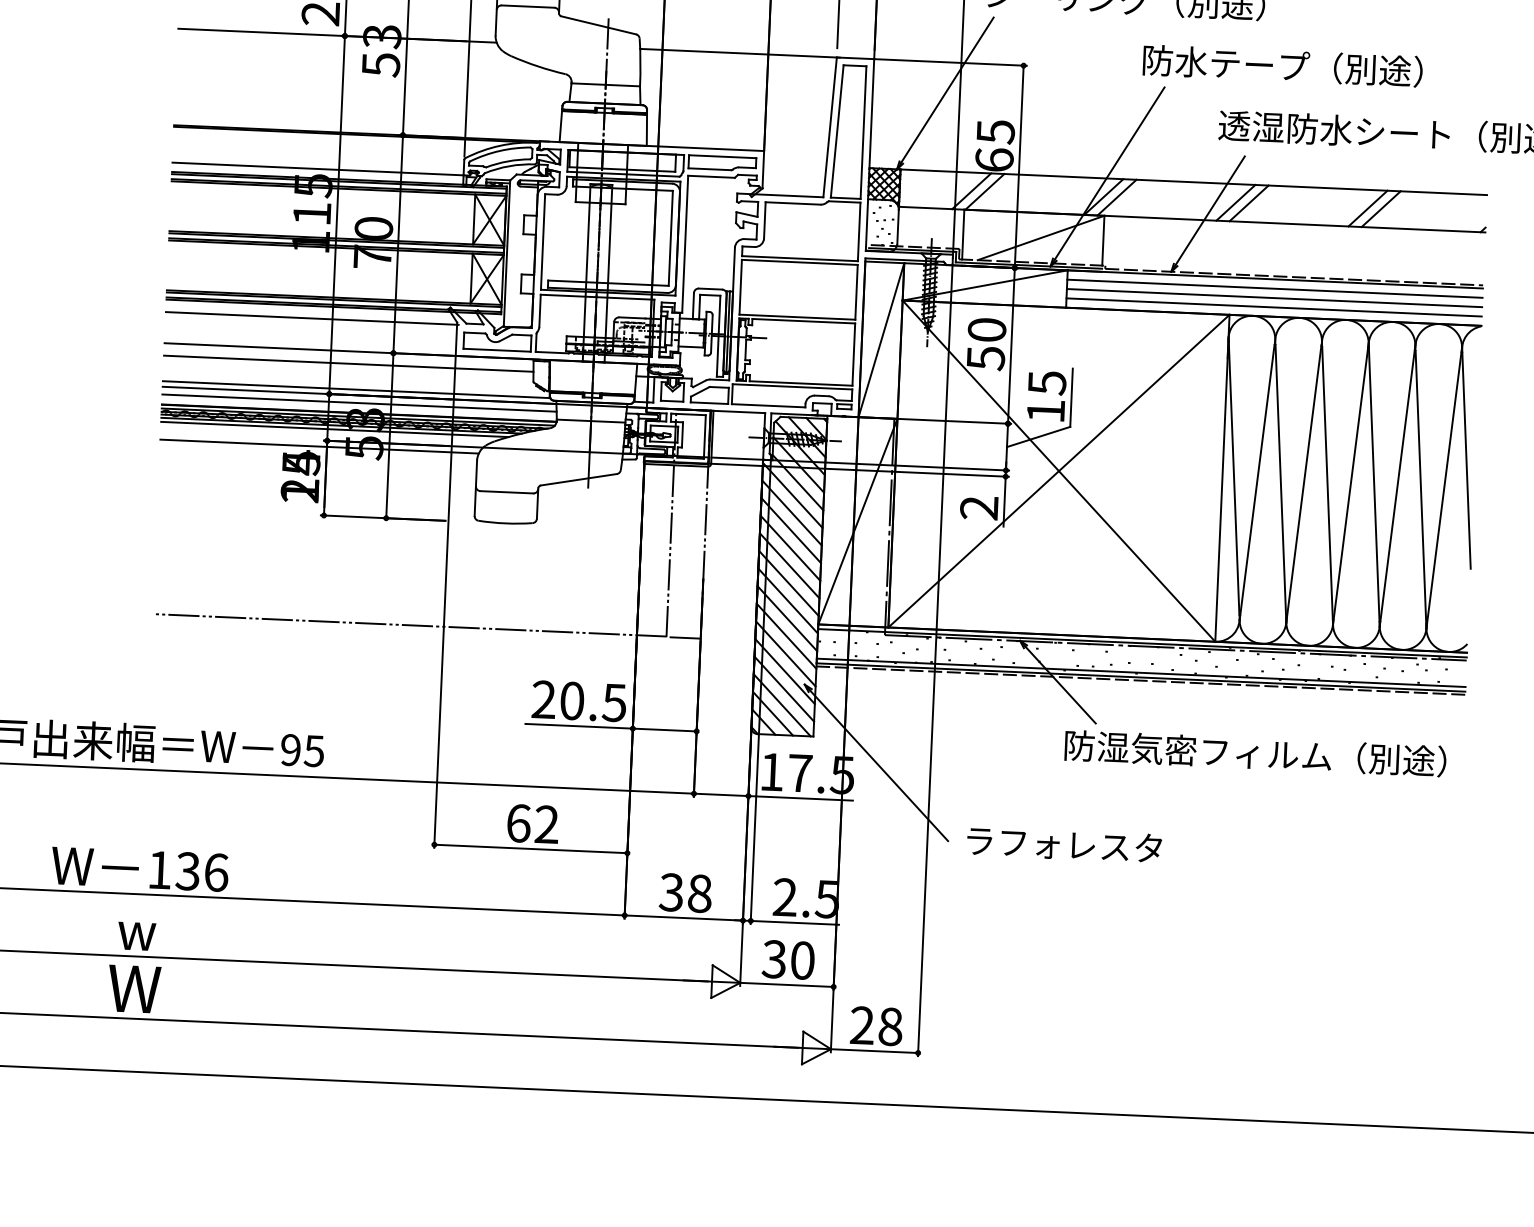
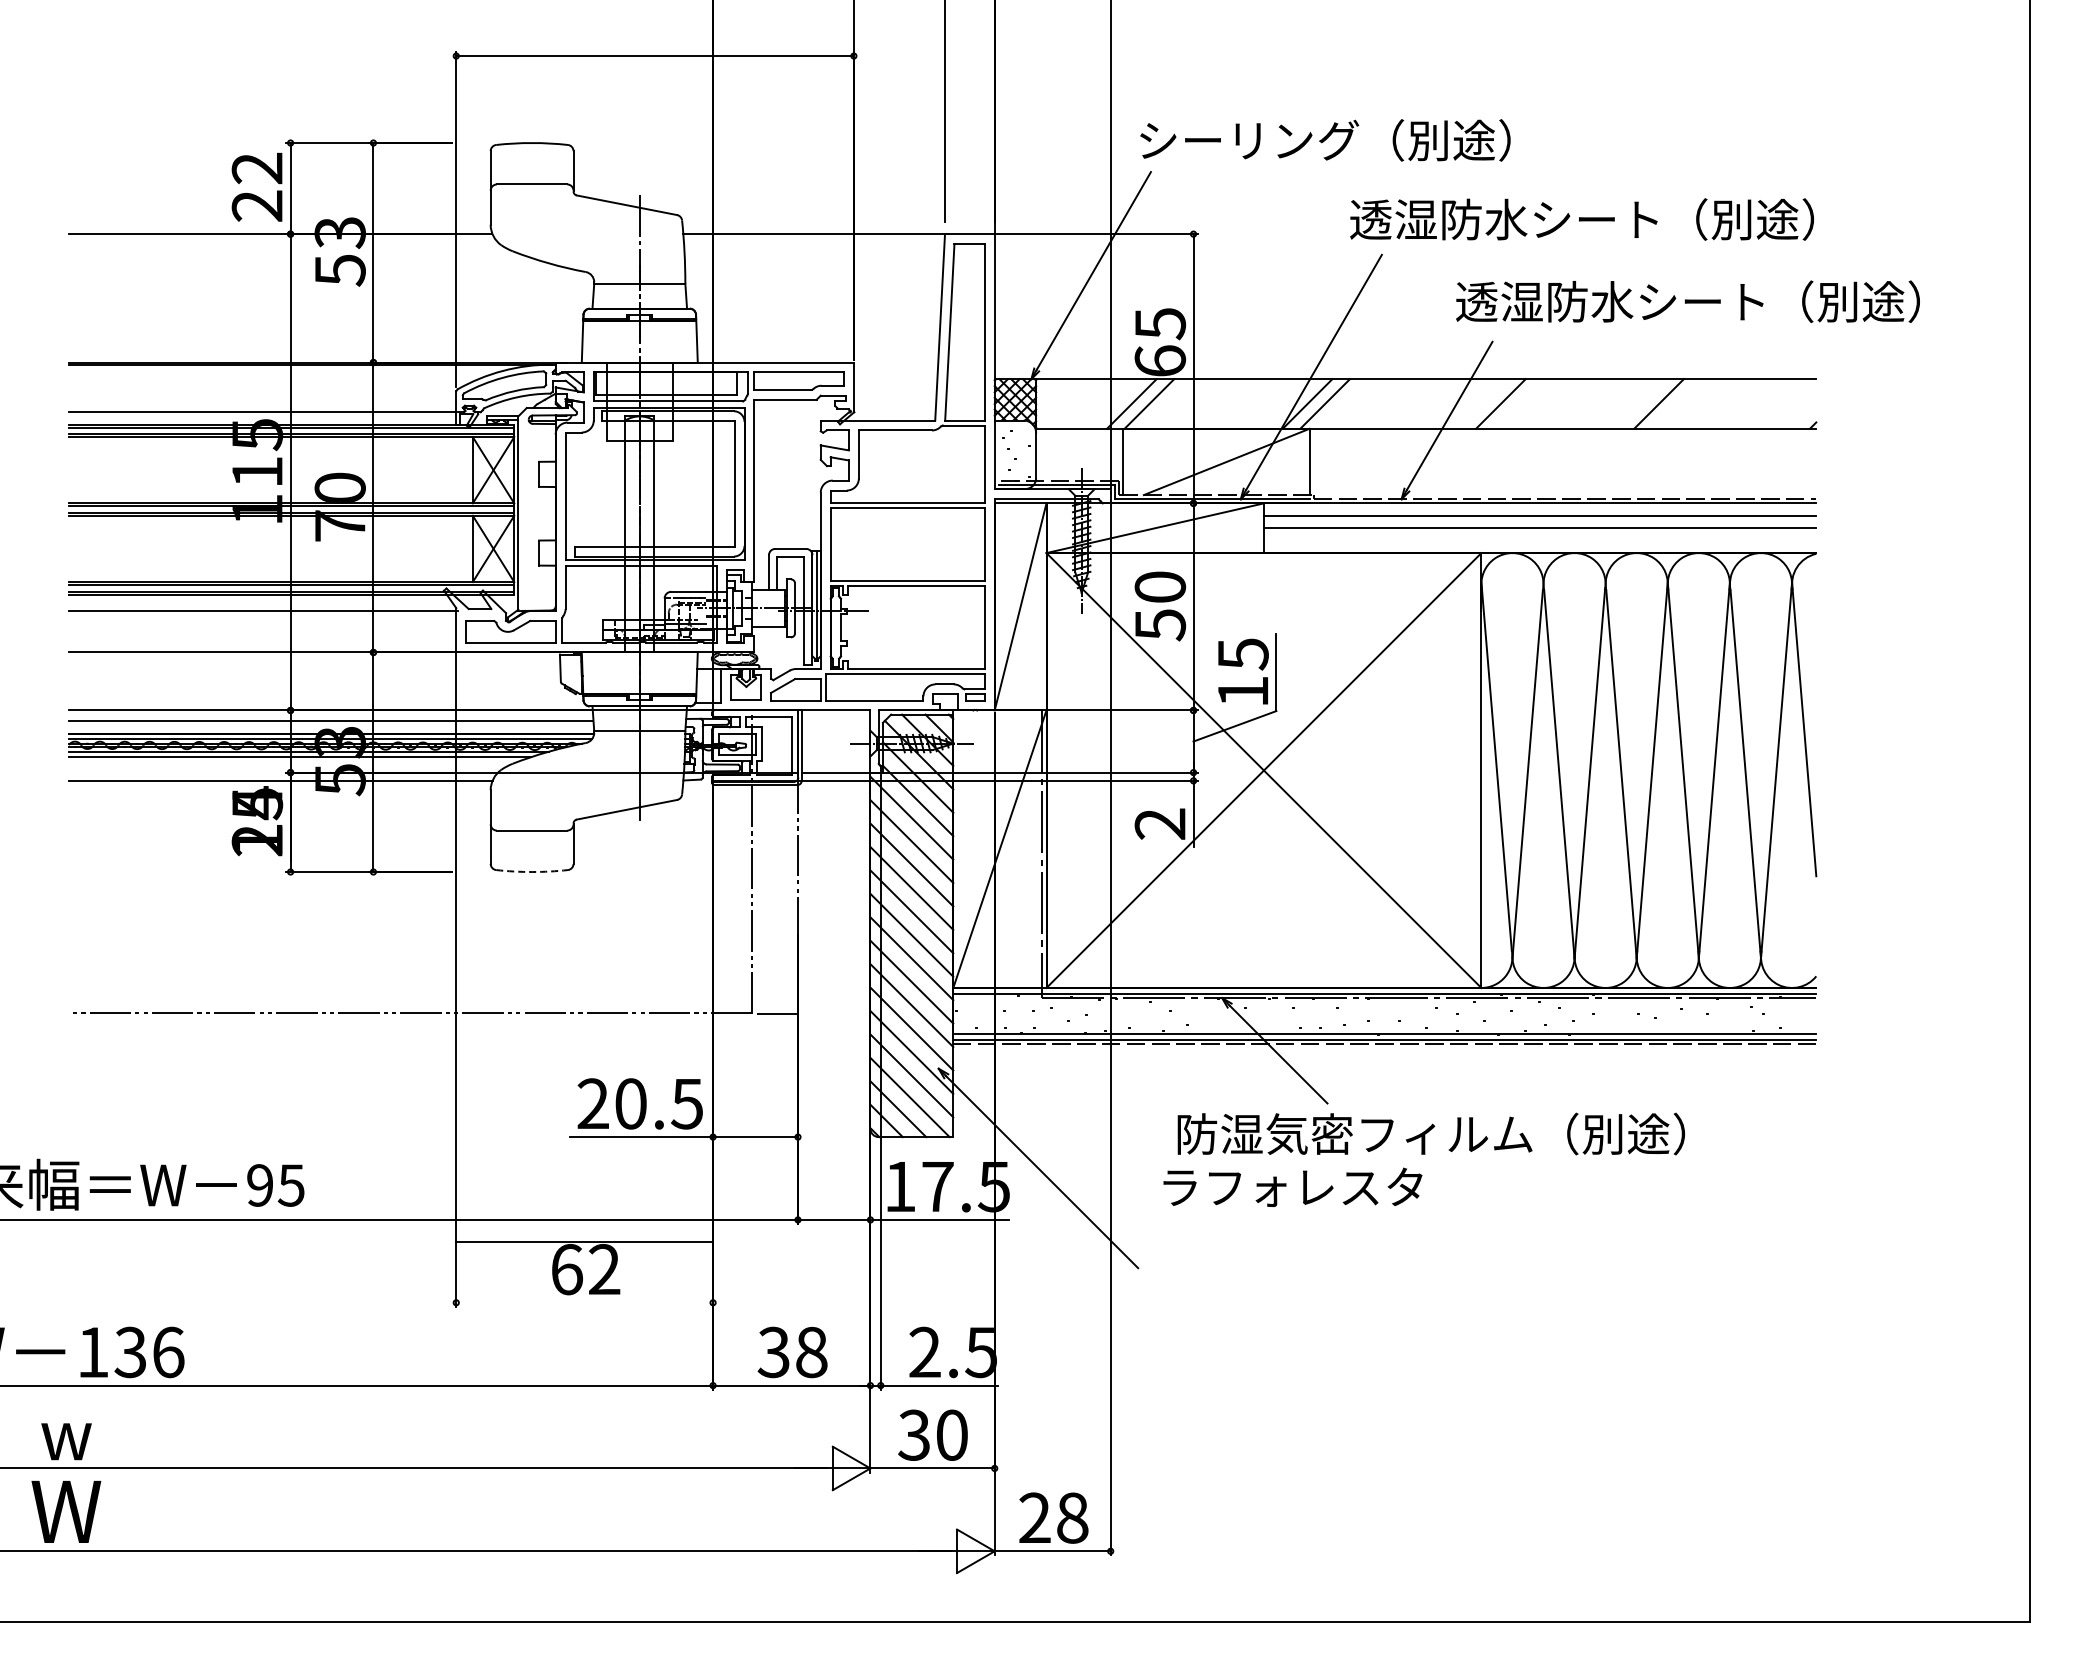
text: (1316, 67) -> (1582, 219), 防水テープ（別途） -> 透湿防水シート（別途）
line: (1236, 202) -> (1483, 403), removed
line: (1381, 208) -> (1676, 403), removed
line: (1273, 307) -> (1539, 540), removed
line: (348, 364) -> (314, 669), removed
line: (356, 390) -> (326, 703), removed
arc: (505, 523) -> (532, 872), solid -> dashed
text: (1254, 753) -> (1430, 1133), moved
text: (1064, 844) -> (1292, 1186), moved
line: (530, 848) -> (584, 1241), moved

